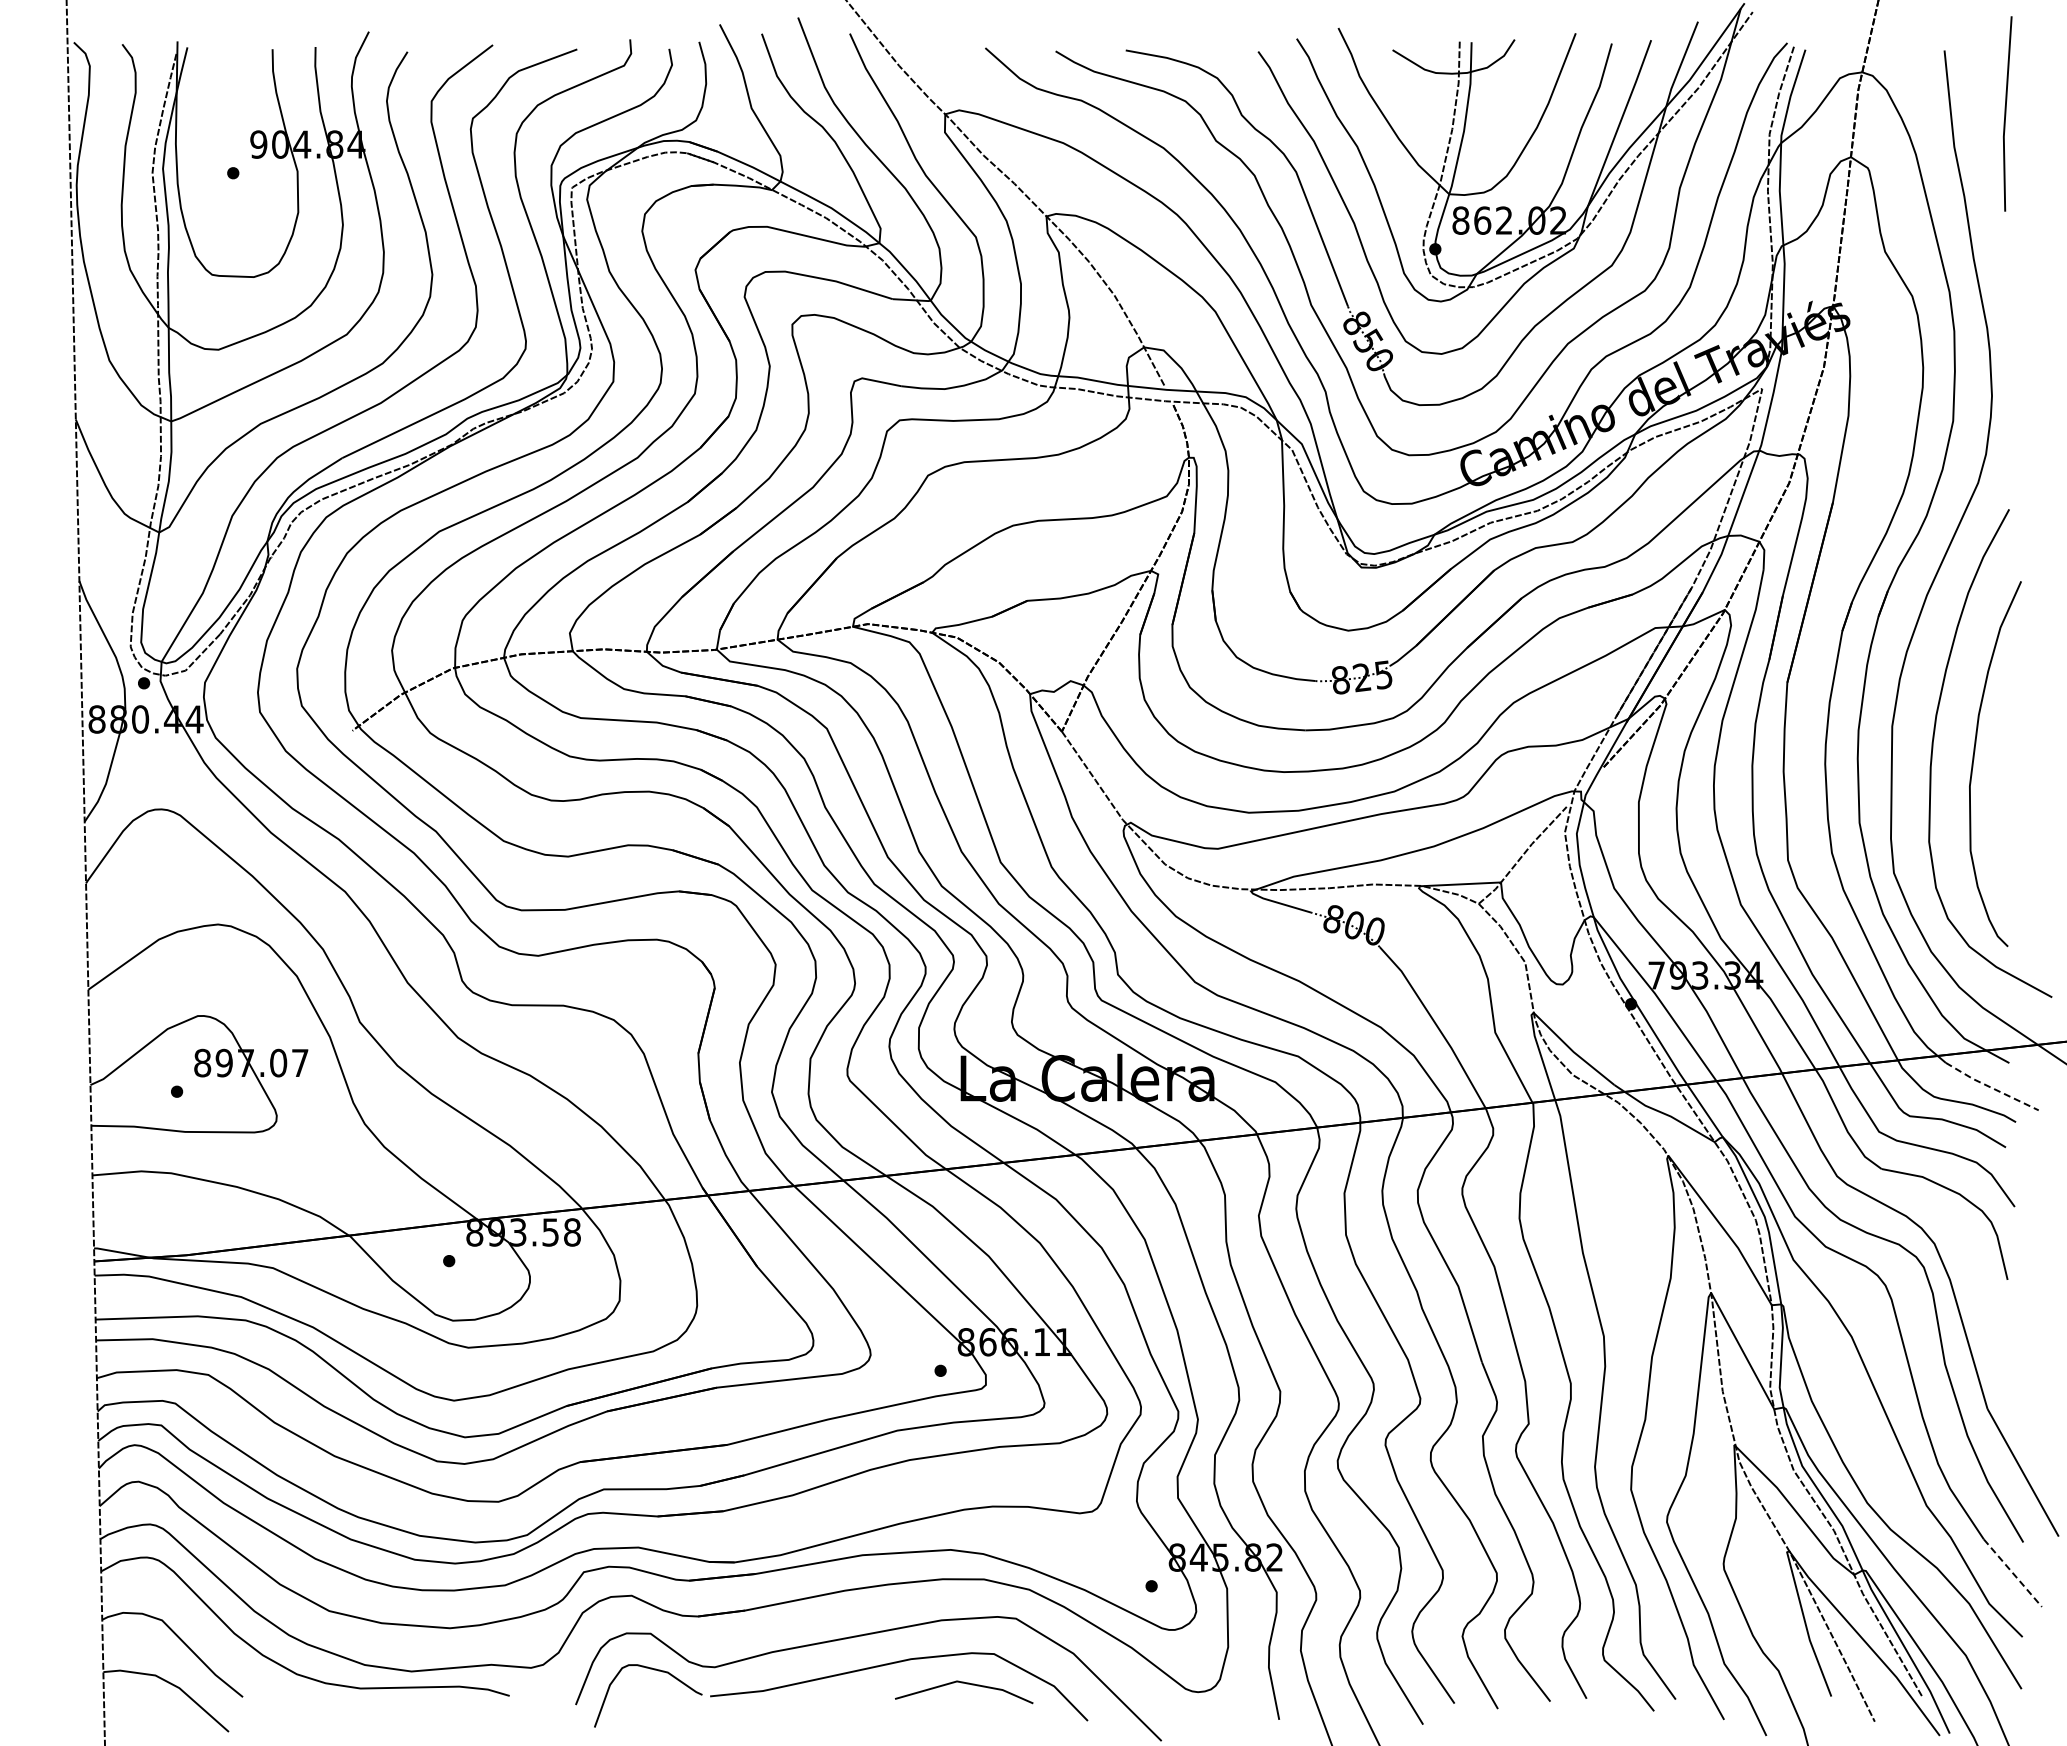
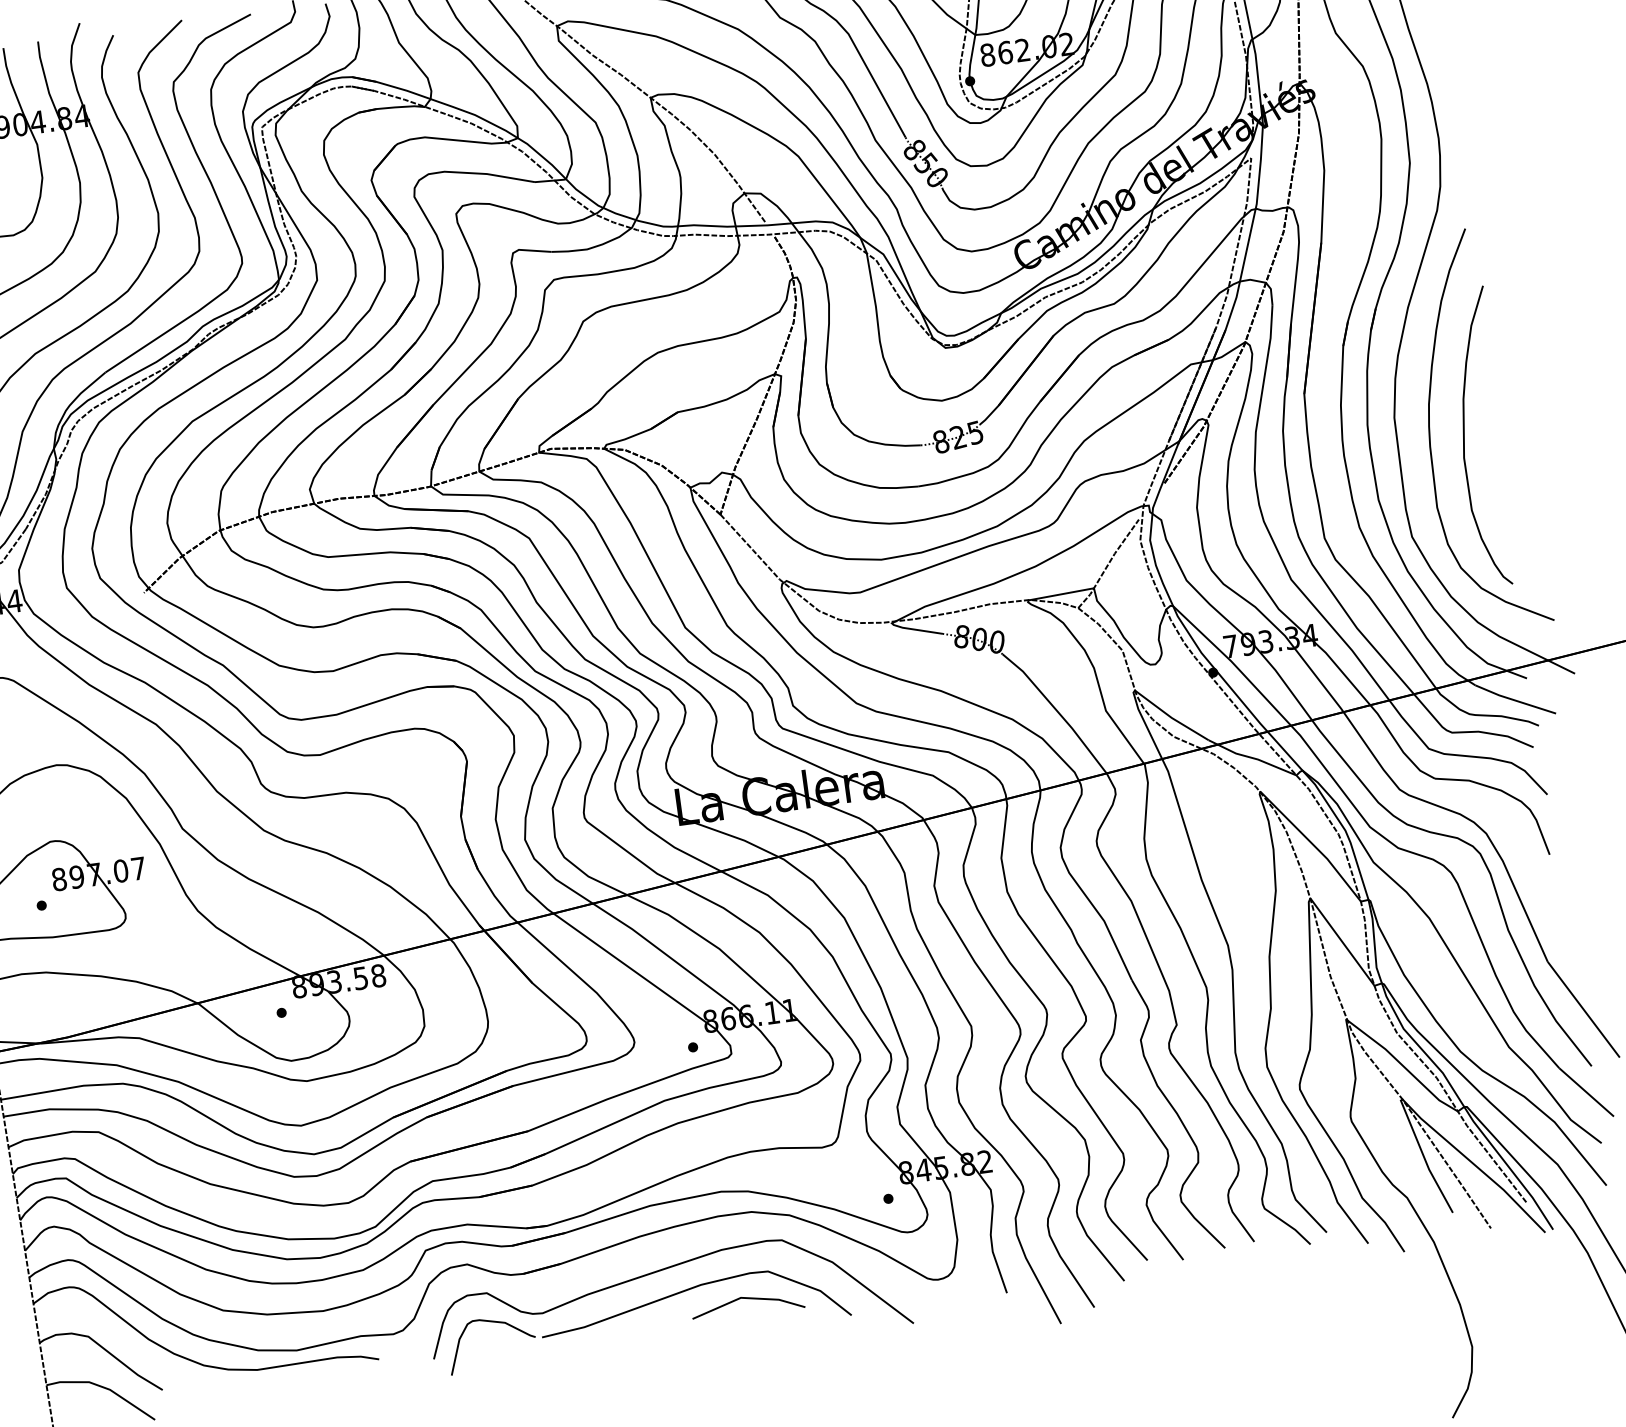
line: (1991, 1087) -> (1515, 700), dashed -> solid
line: (2012, 1573) -> (1586, 1092), dashed -> solid

